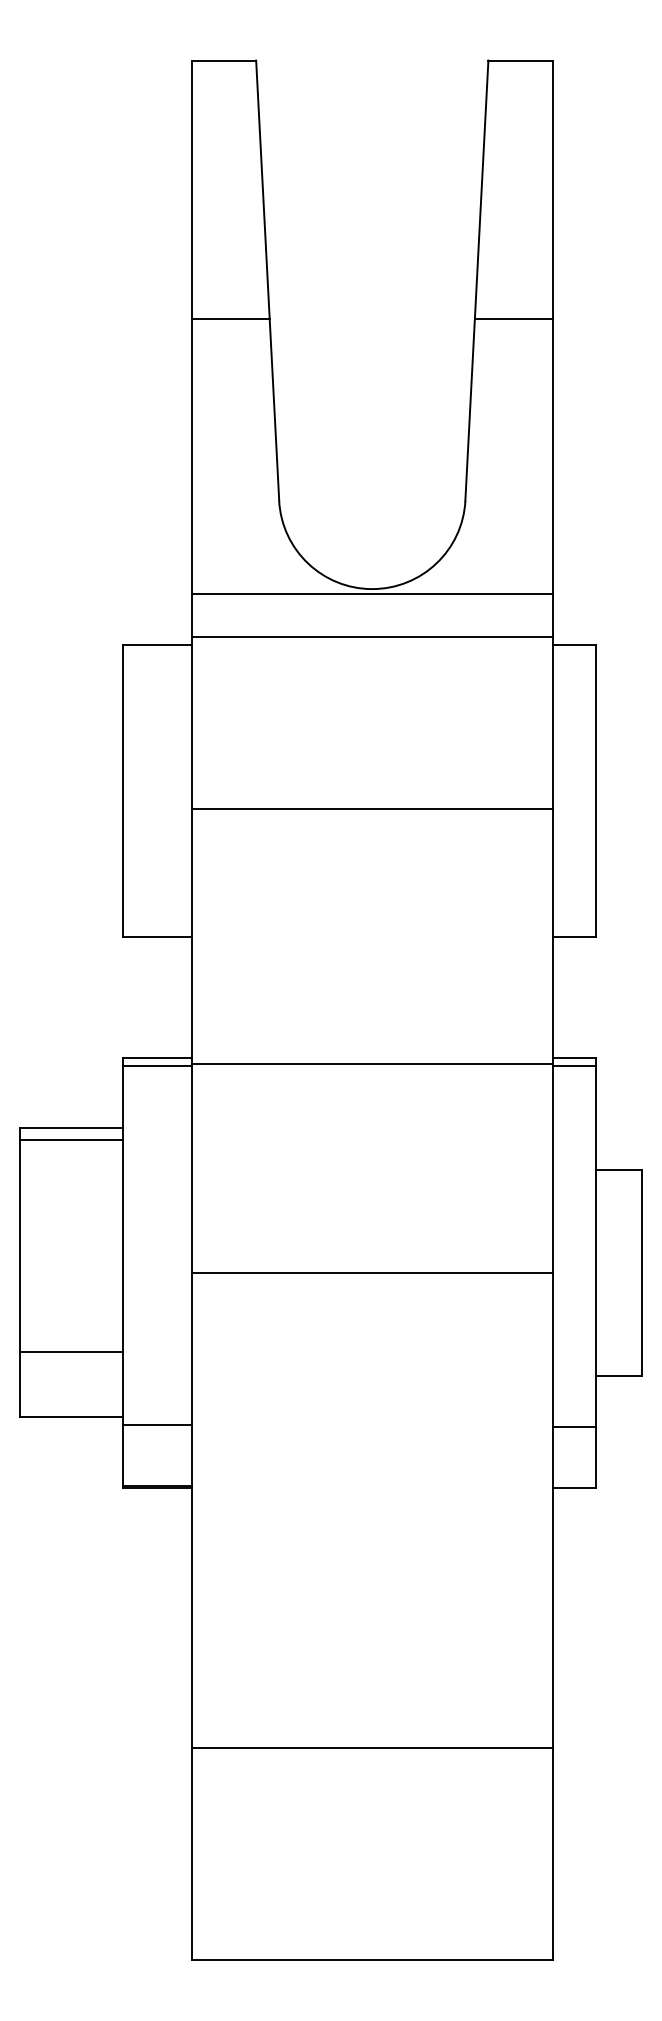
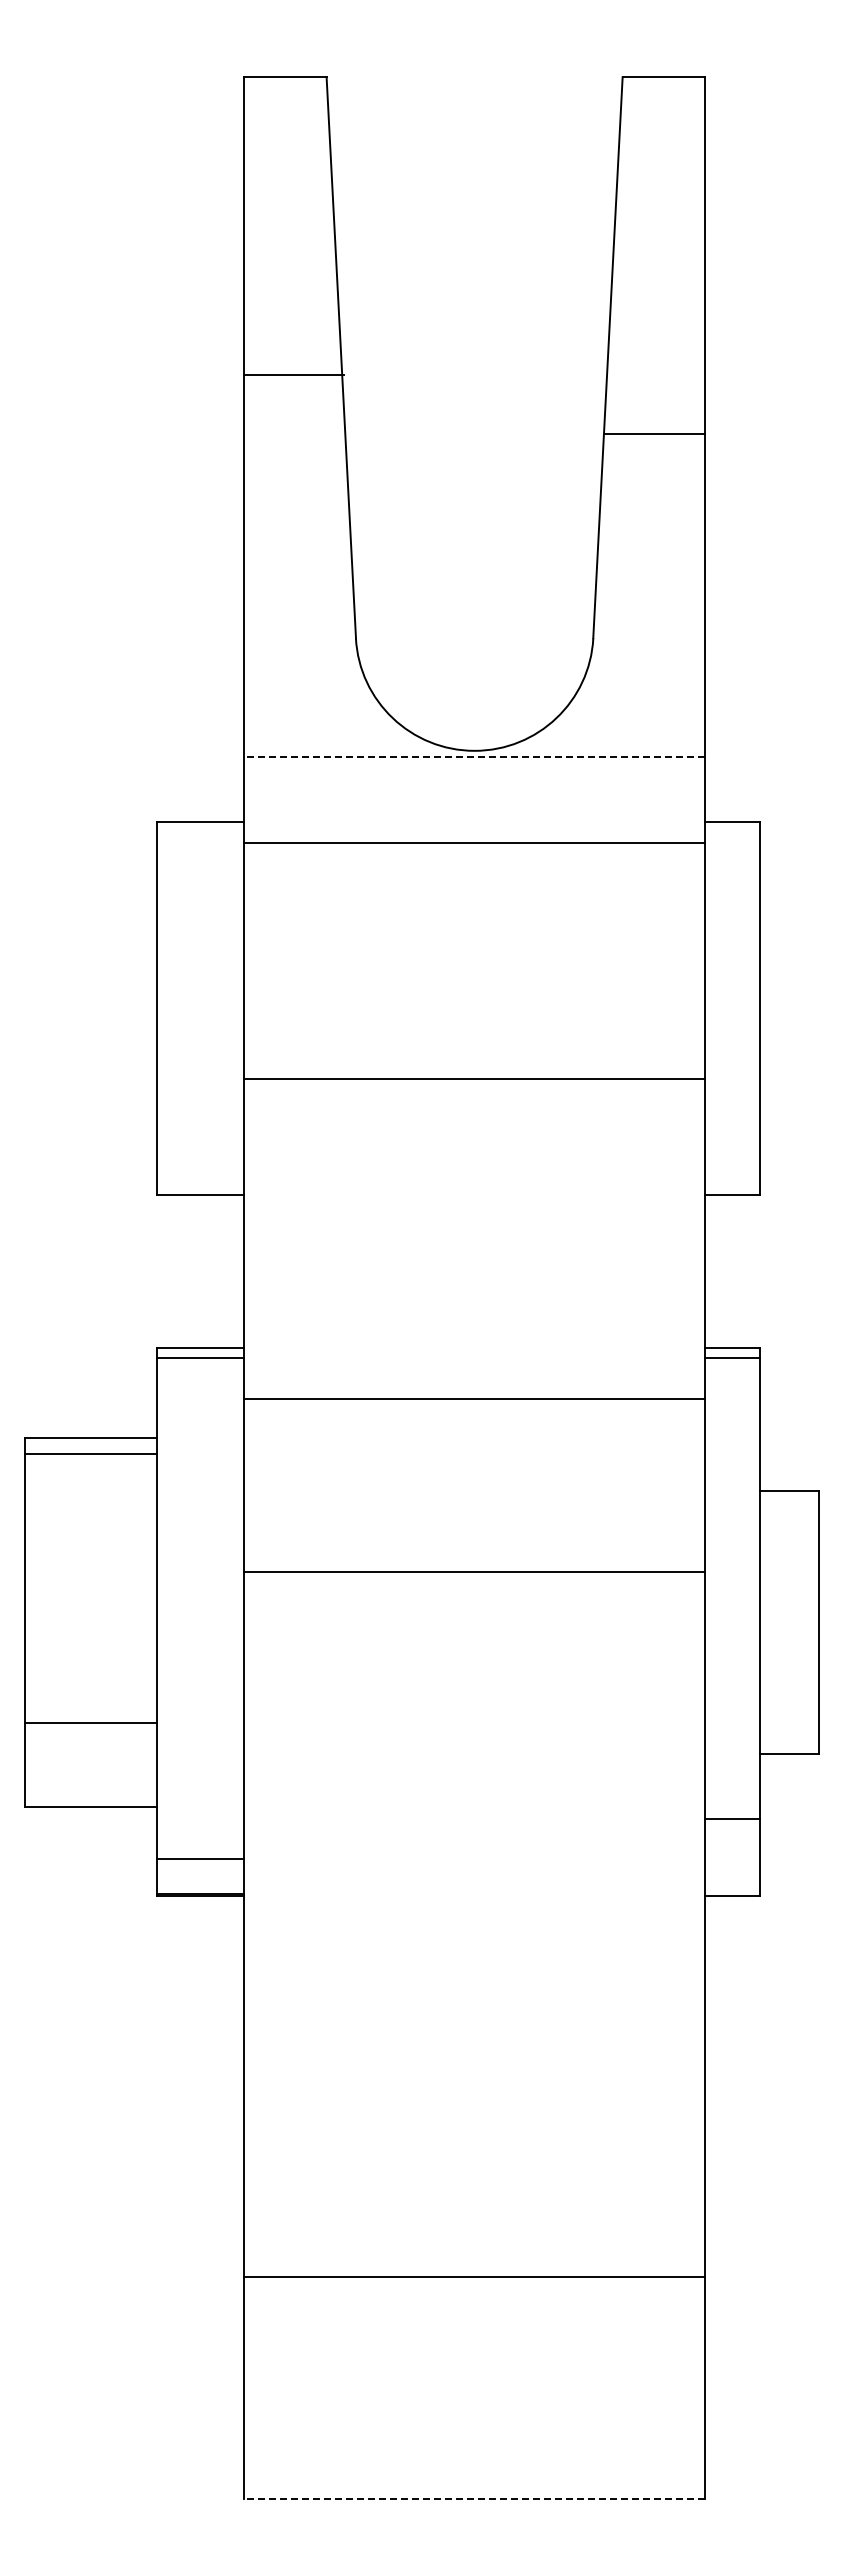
line: (230, 318) -> (293, 375), moved
line: (513, 318) -> (654, 434), moved
line: (372, 593) -> (474, 756), solid -> dashed
line: (372, 636) -> (474, 842), moved
line: (372, 809) -> (474, 1079), moved
line: (372, 1063) -> (474, 1398), moved
line: (372, 1272) -> (474, 1572), moved
line: (157, 1425) -> (200, 1859), moved
line: (372, 1747) -> (474, 2276), moved
line: (372, 1960) -> (474, 2498), solid -> dashed

